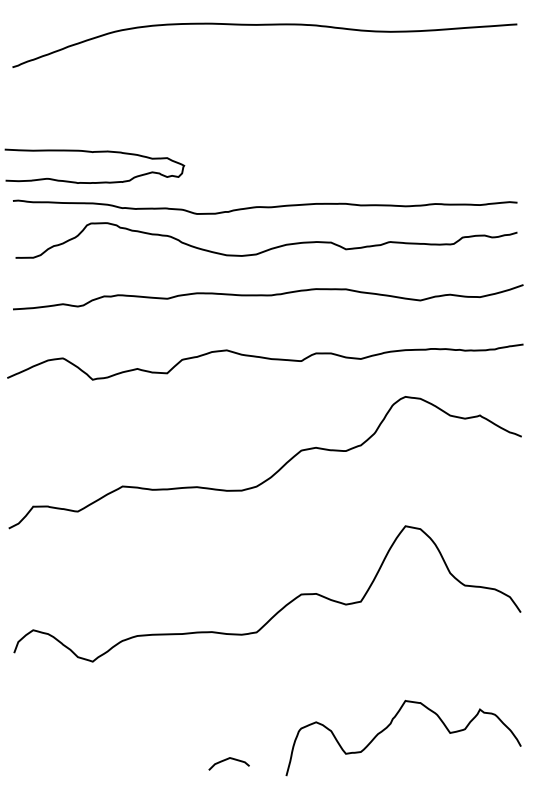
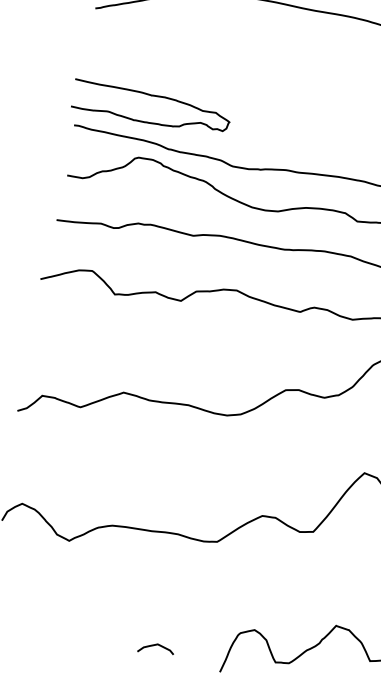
curve: (226, 760) -> (154, 646), moved

